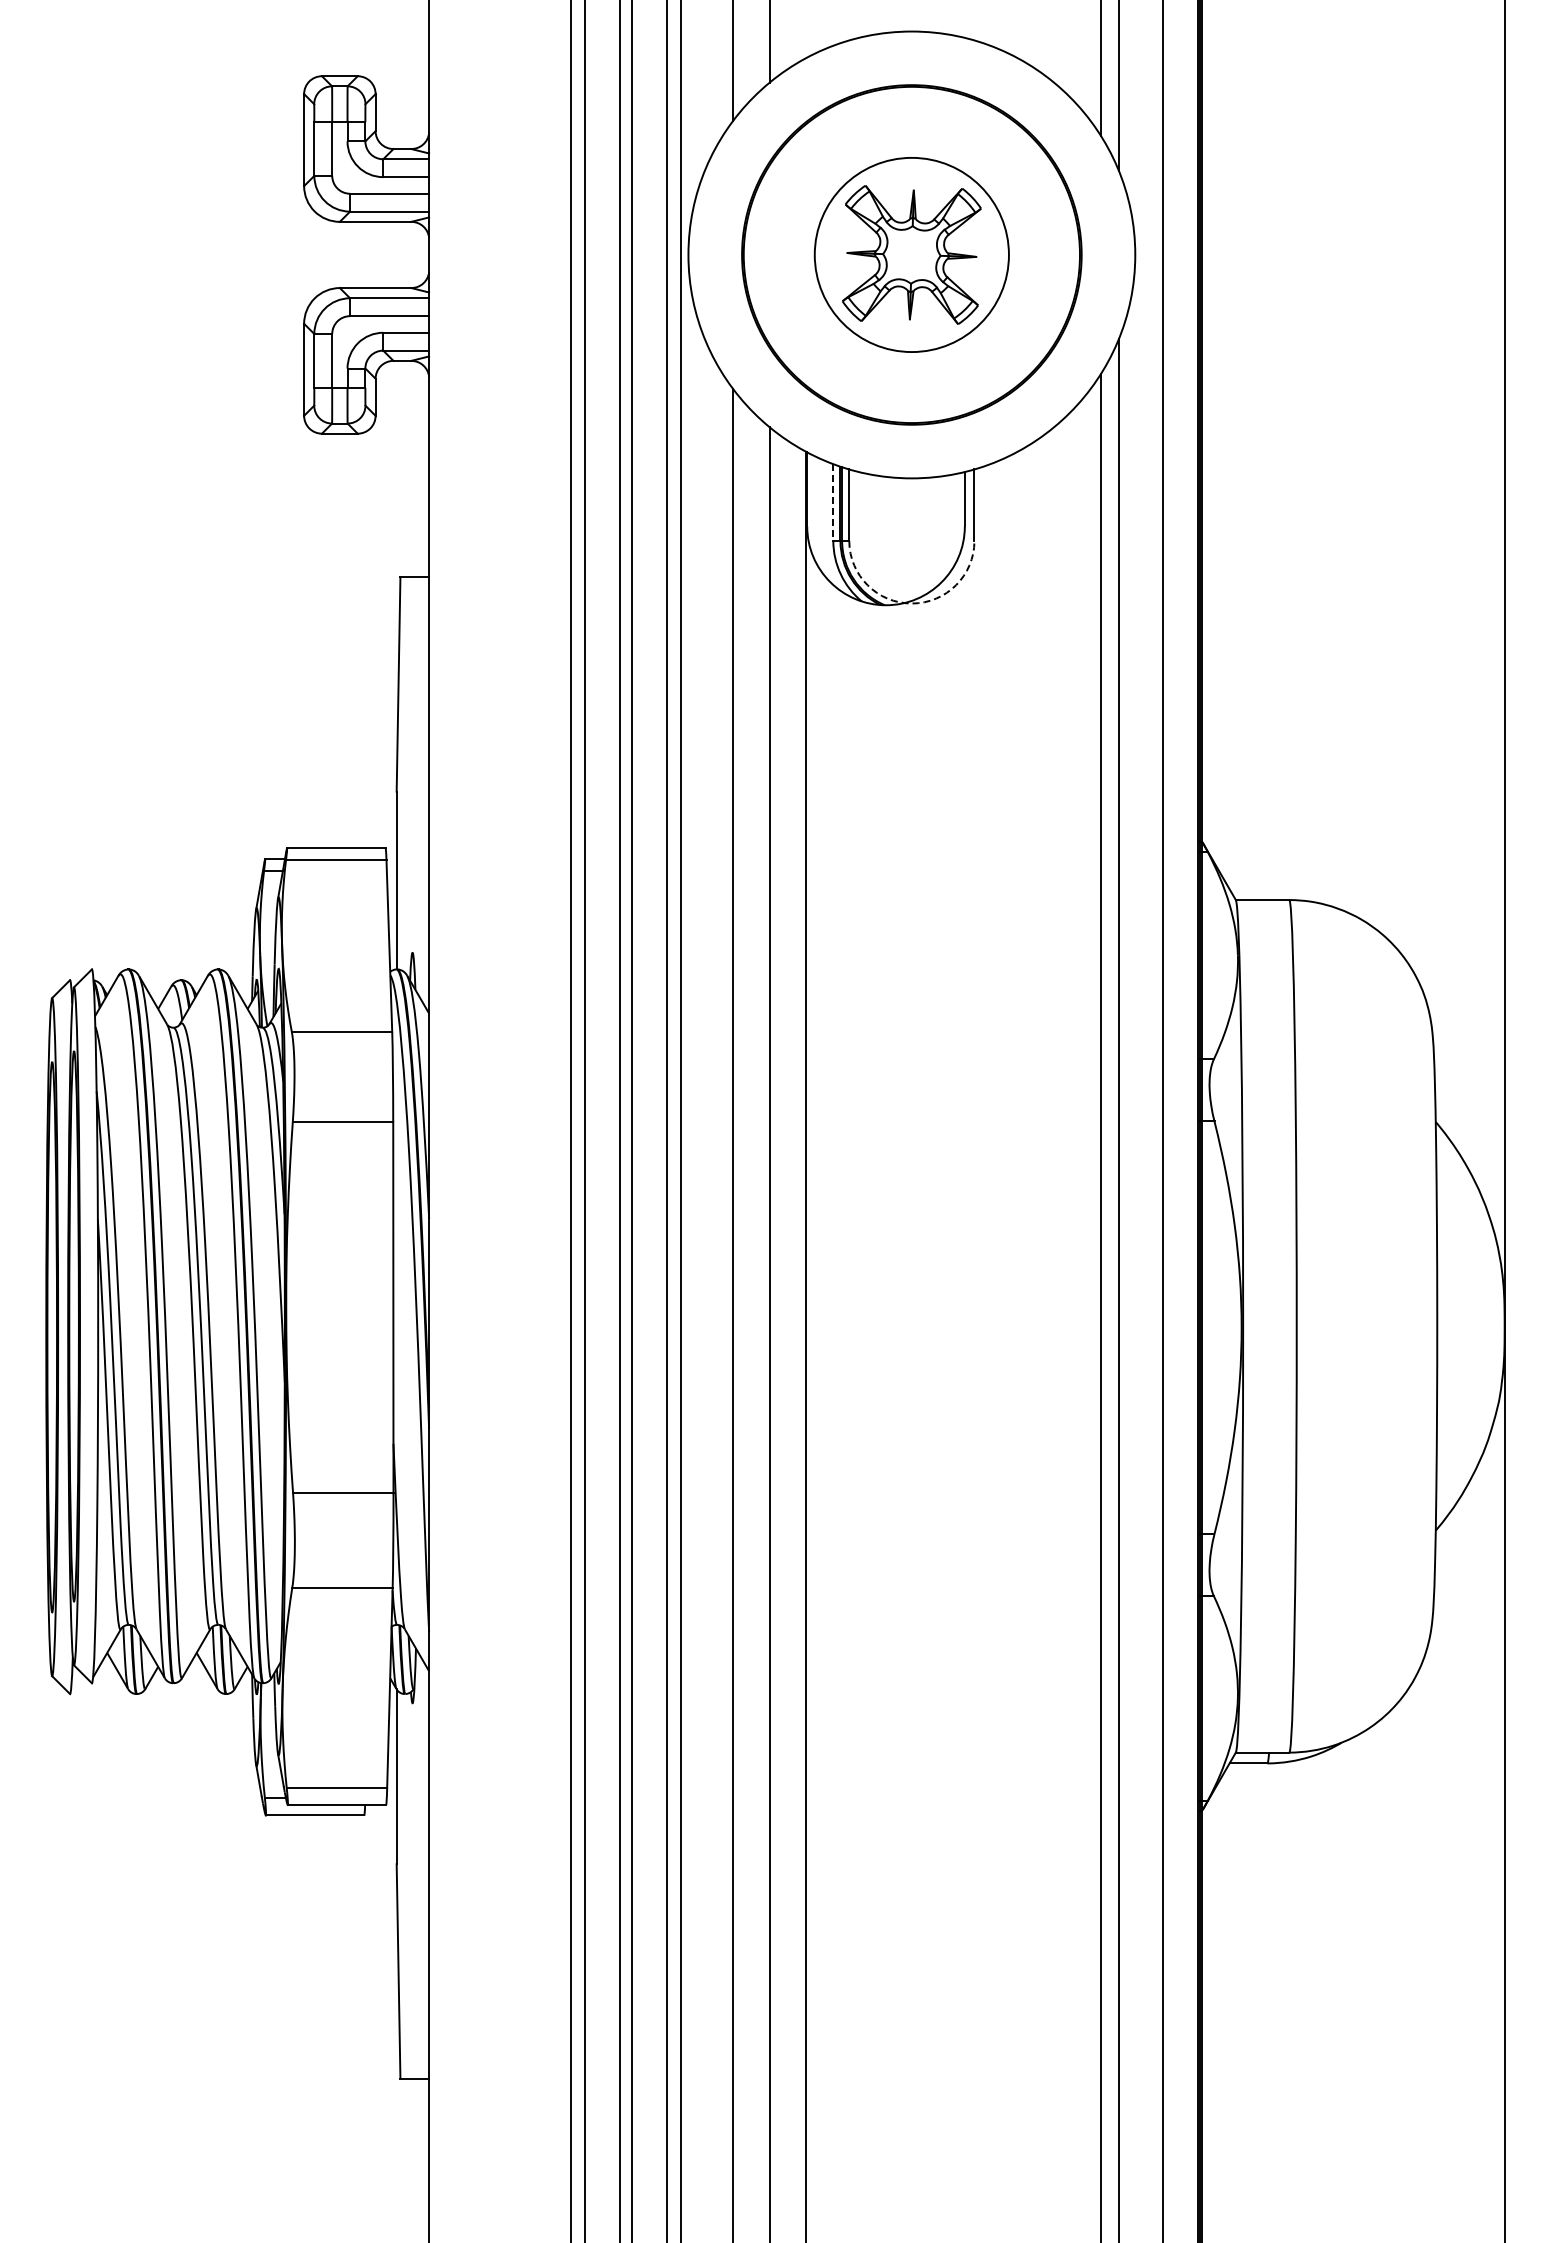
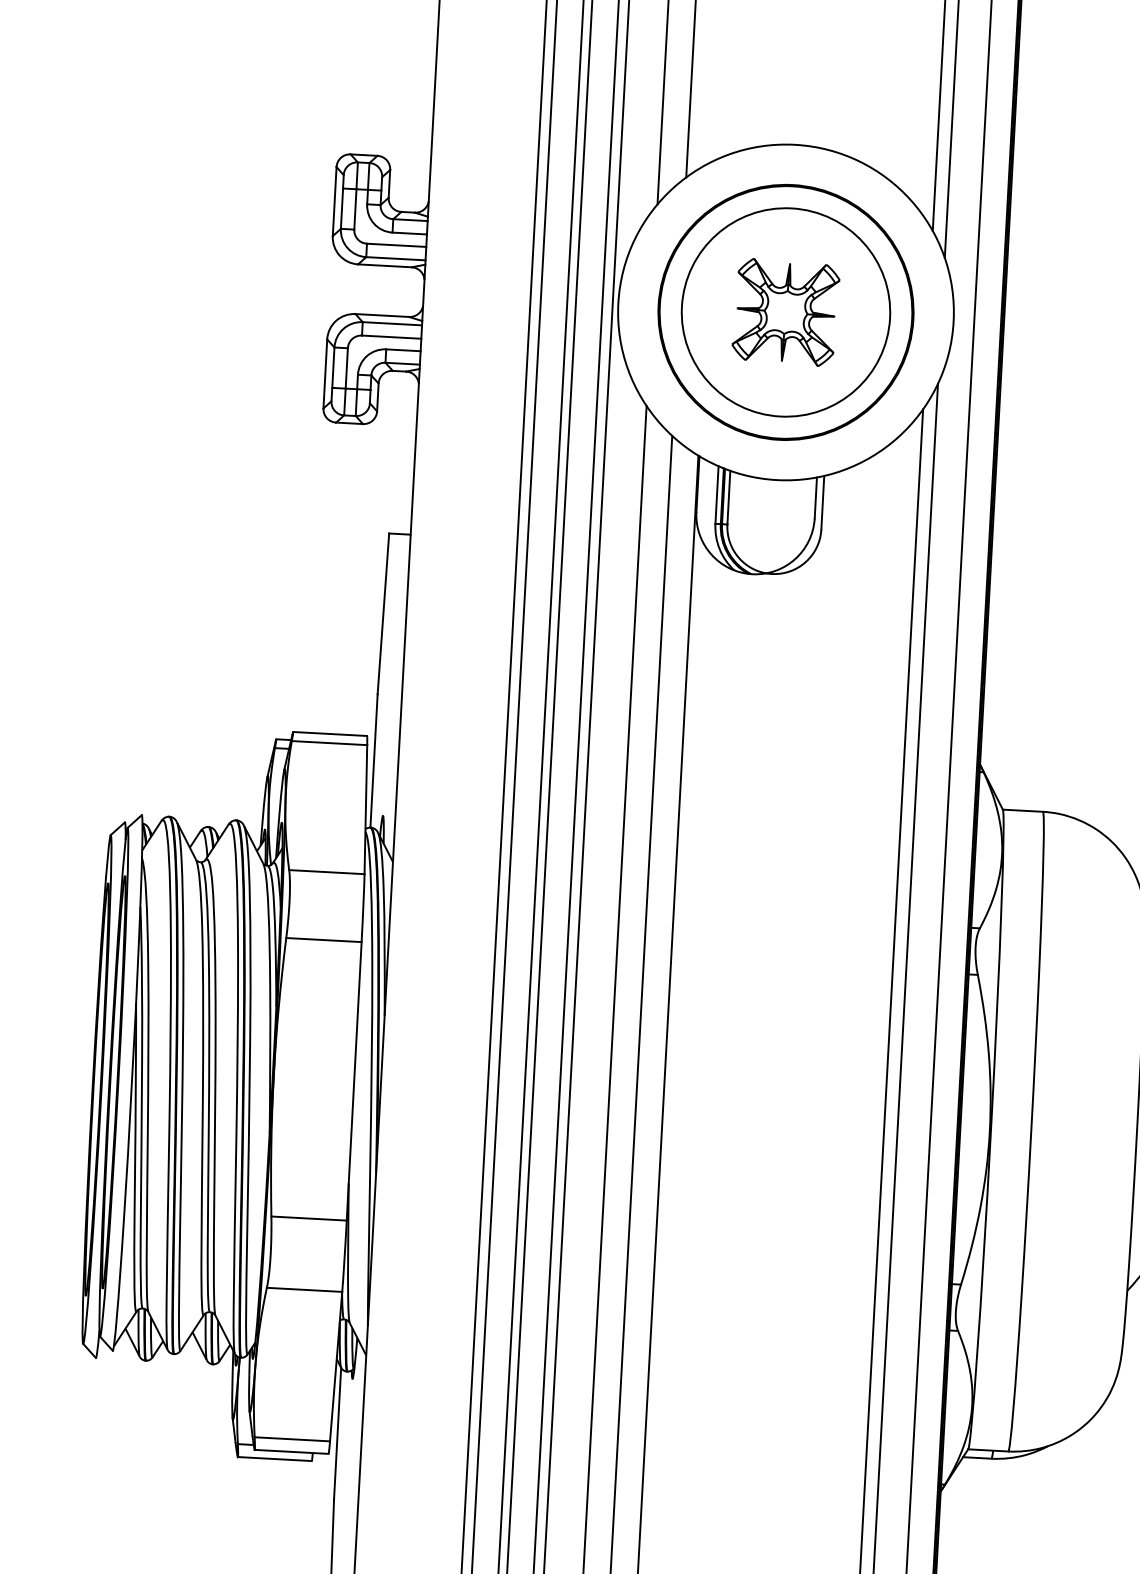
circle: (911, 254) -> (785, 312), size x1.43
line: (833, 503) -> (717, 495), dashed -> solid
arc: (911, 603) -> (771, 573), dashed -> solid

